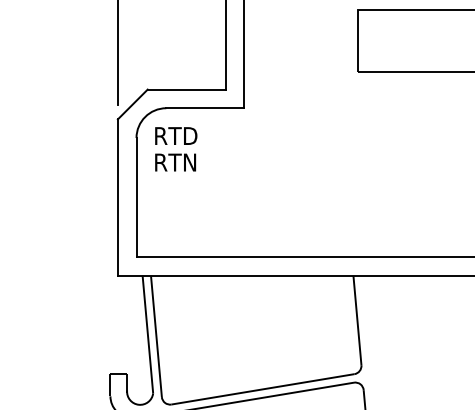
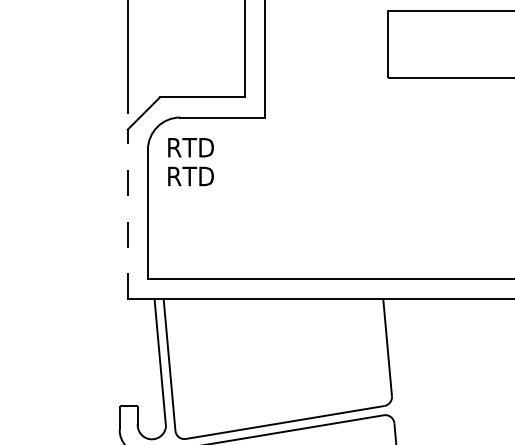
text: (191, 162) -> (207, 176), RTN -> RTD
line: (117, 197) -> (127, 214), solid -> dashed

